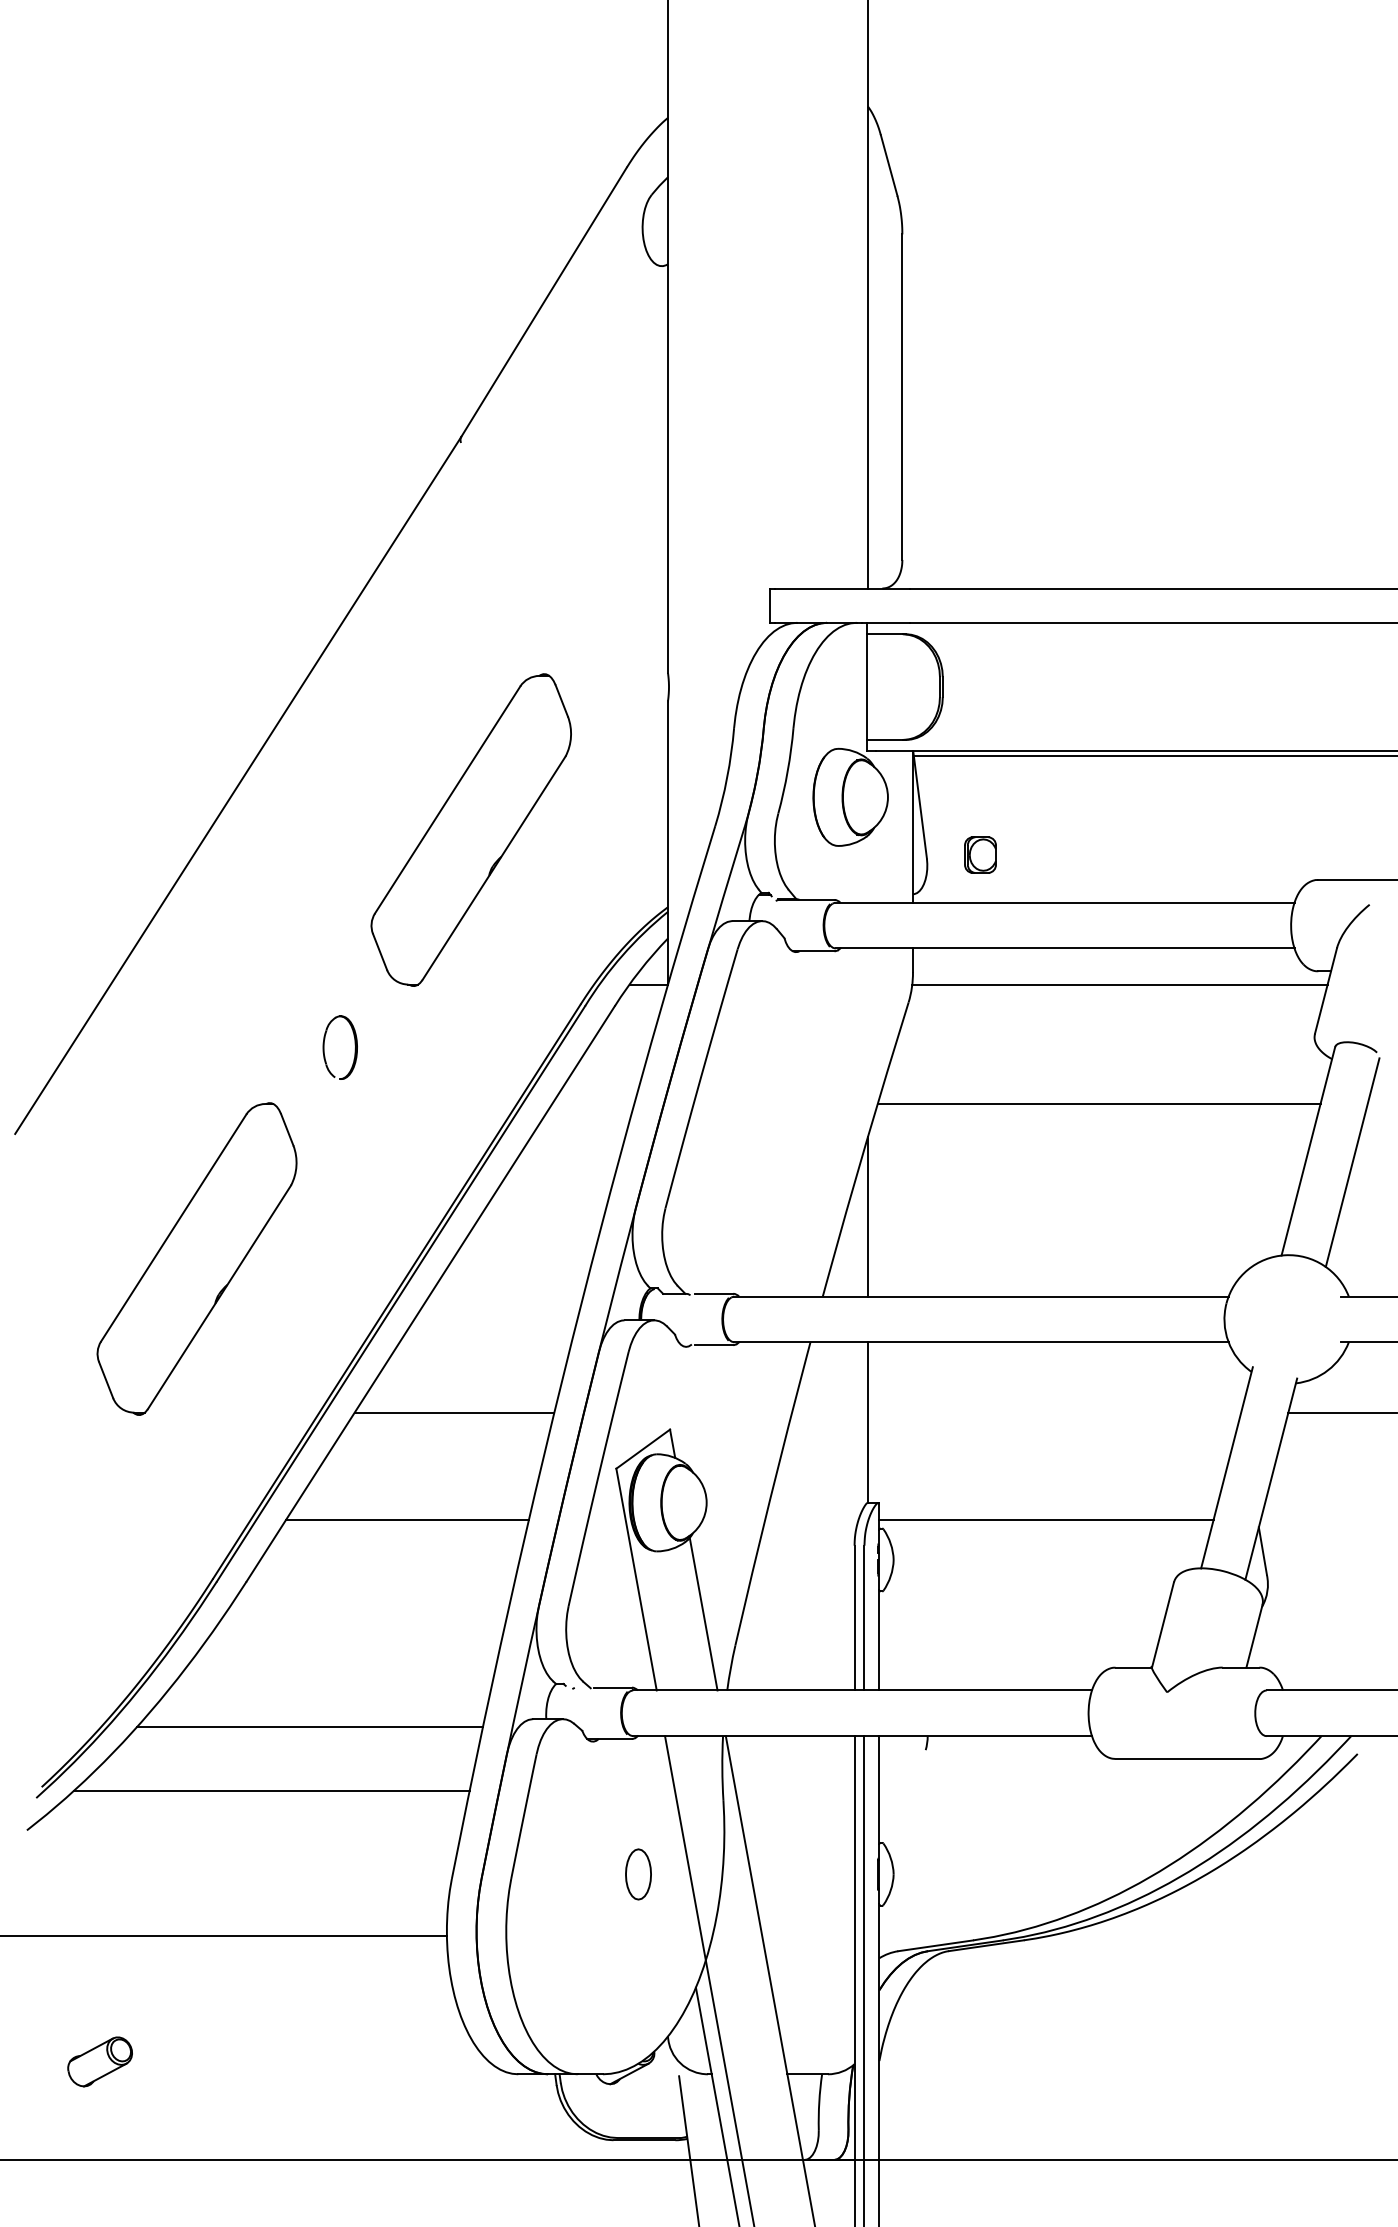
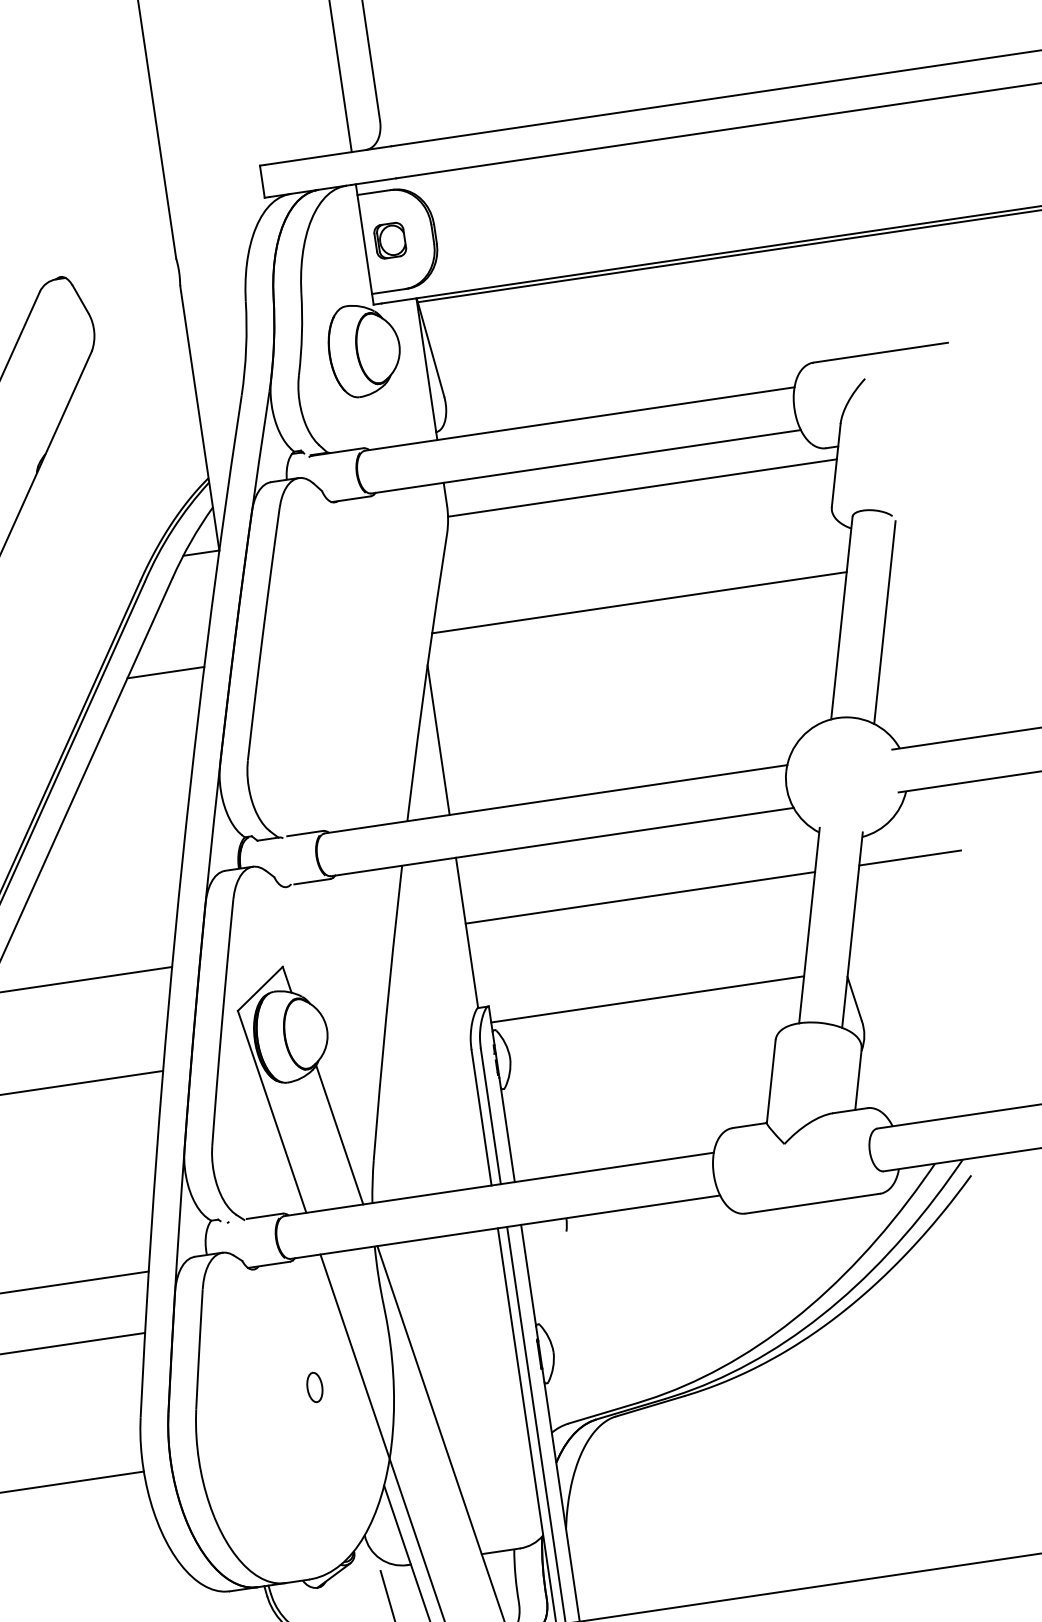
part: (980, 854) -> (390, 240), moved
line: (593, 1104) -> (166, 673), added
line: (1054, 1412) -> (640, 897), added
part: (638, 1873) -> (314, 1386), size x0.62

